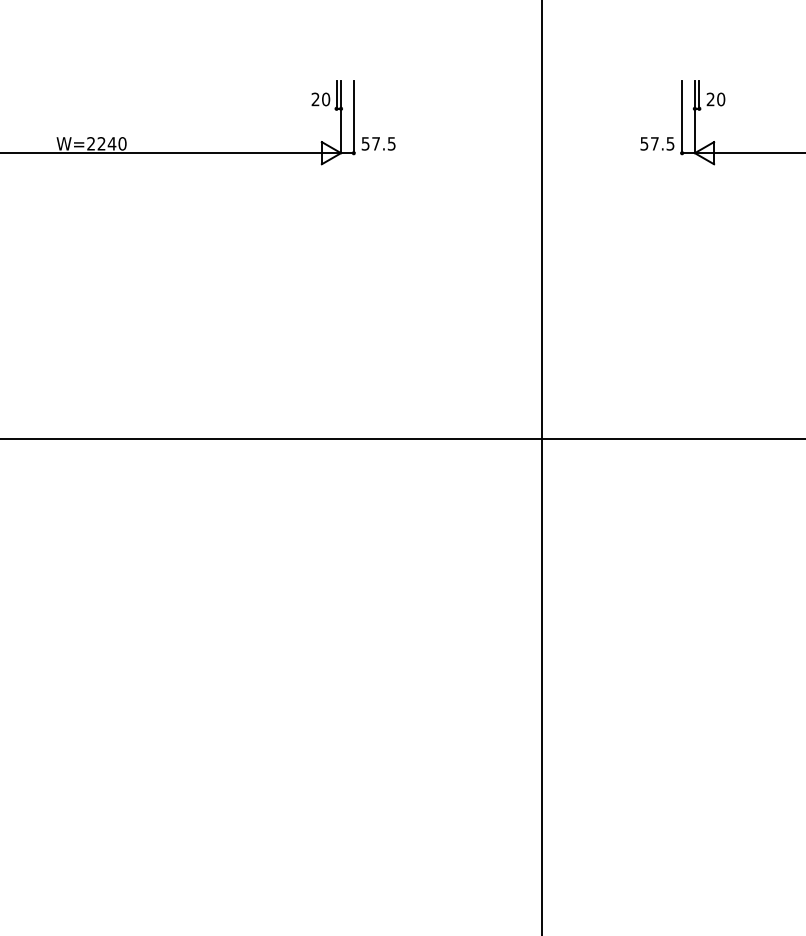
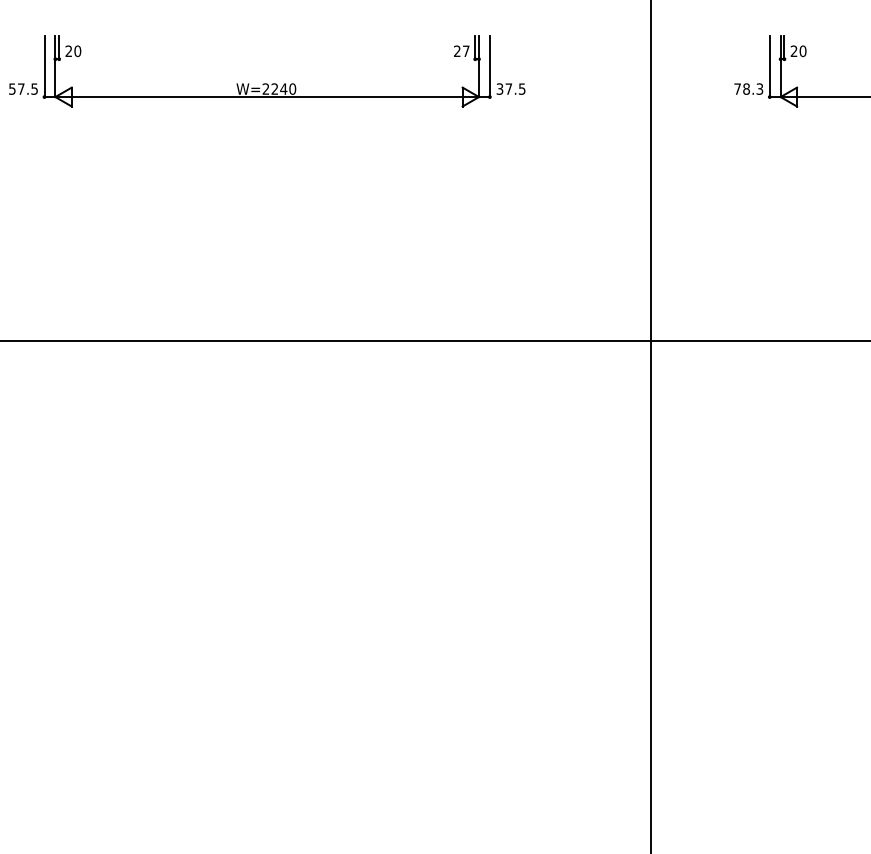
text: (325, 99) -> (465, 51), 20 -> 27
text: (366, 143) -> (500, 88), 57.5 -> 37.5
text: (657, 143) -> (748, 88), 57.5 -> 78.3

